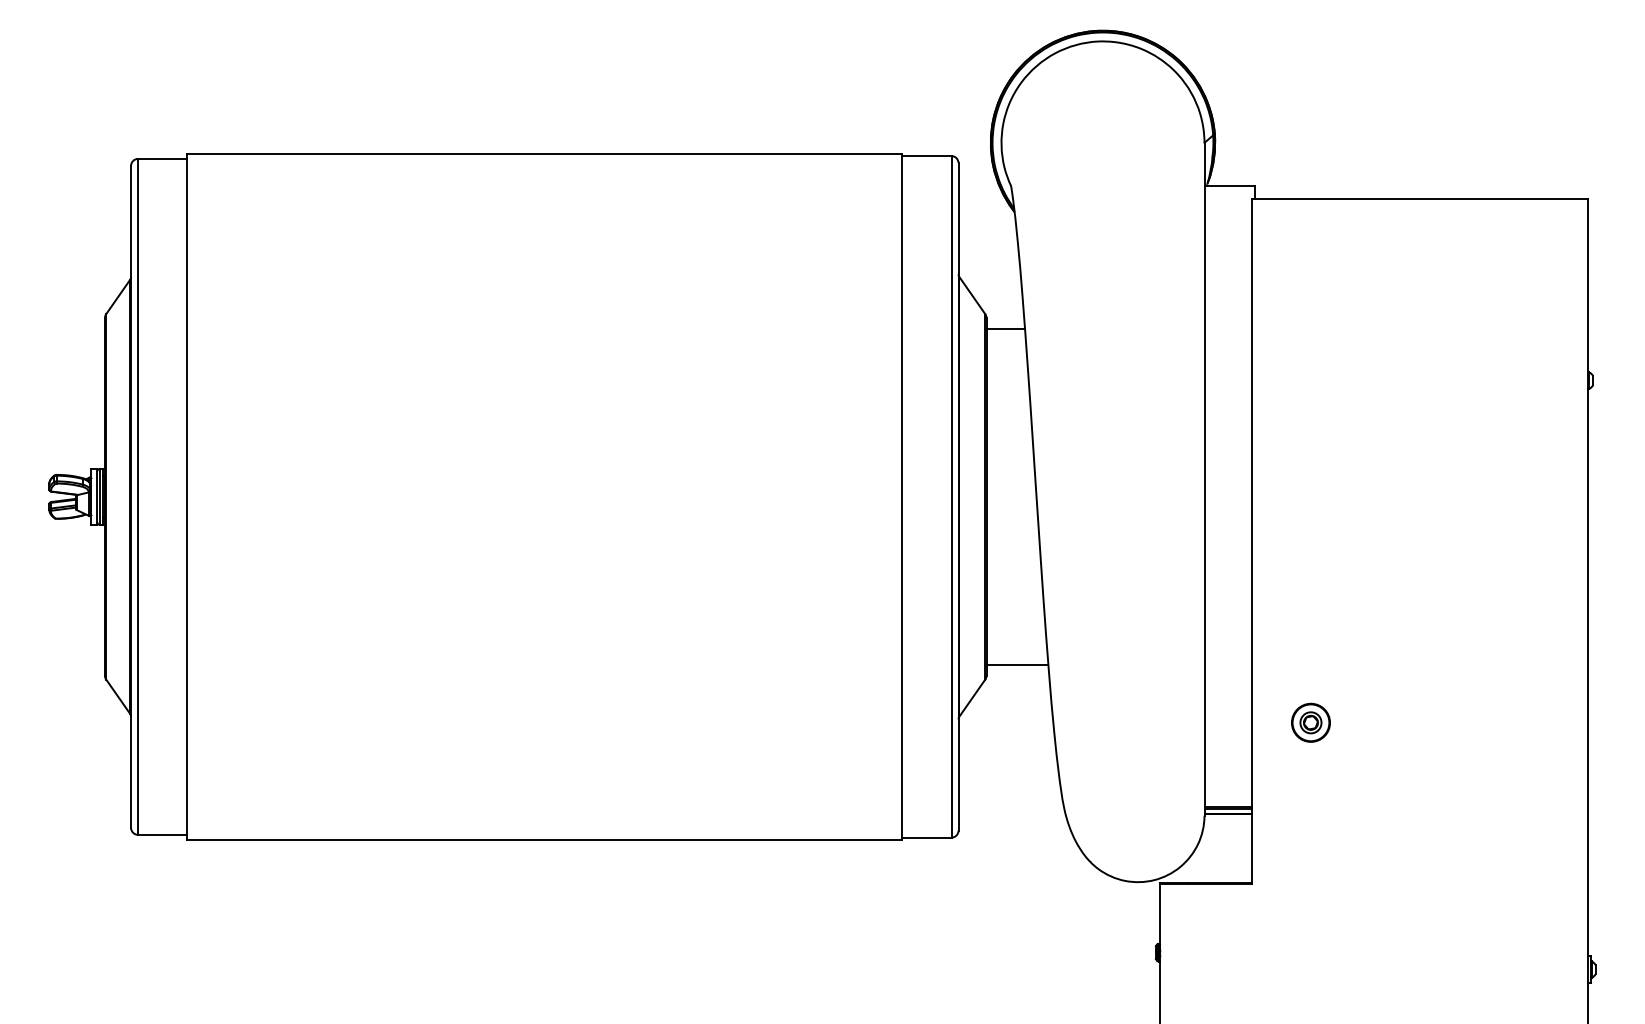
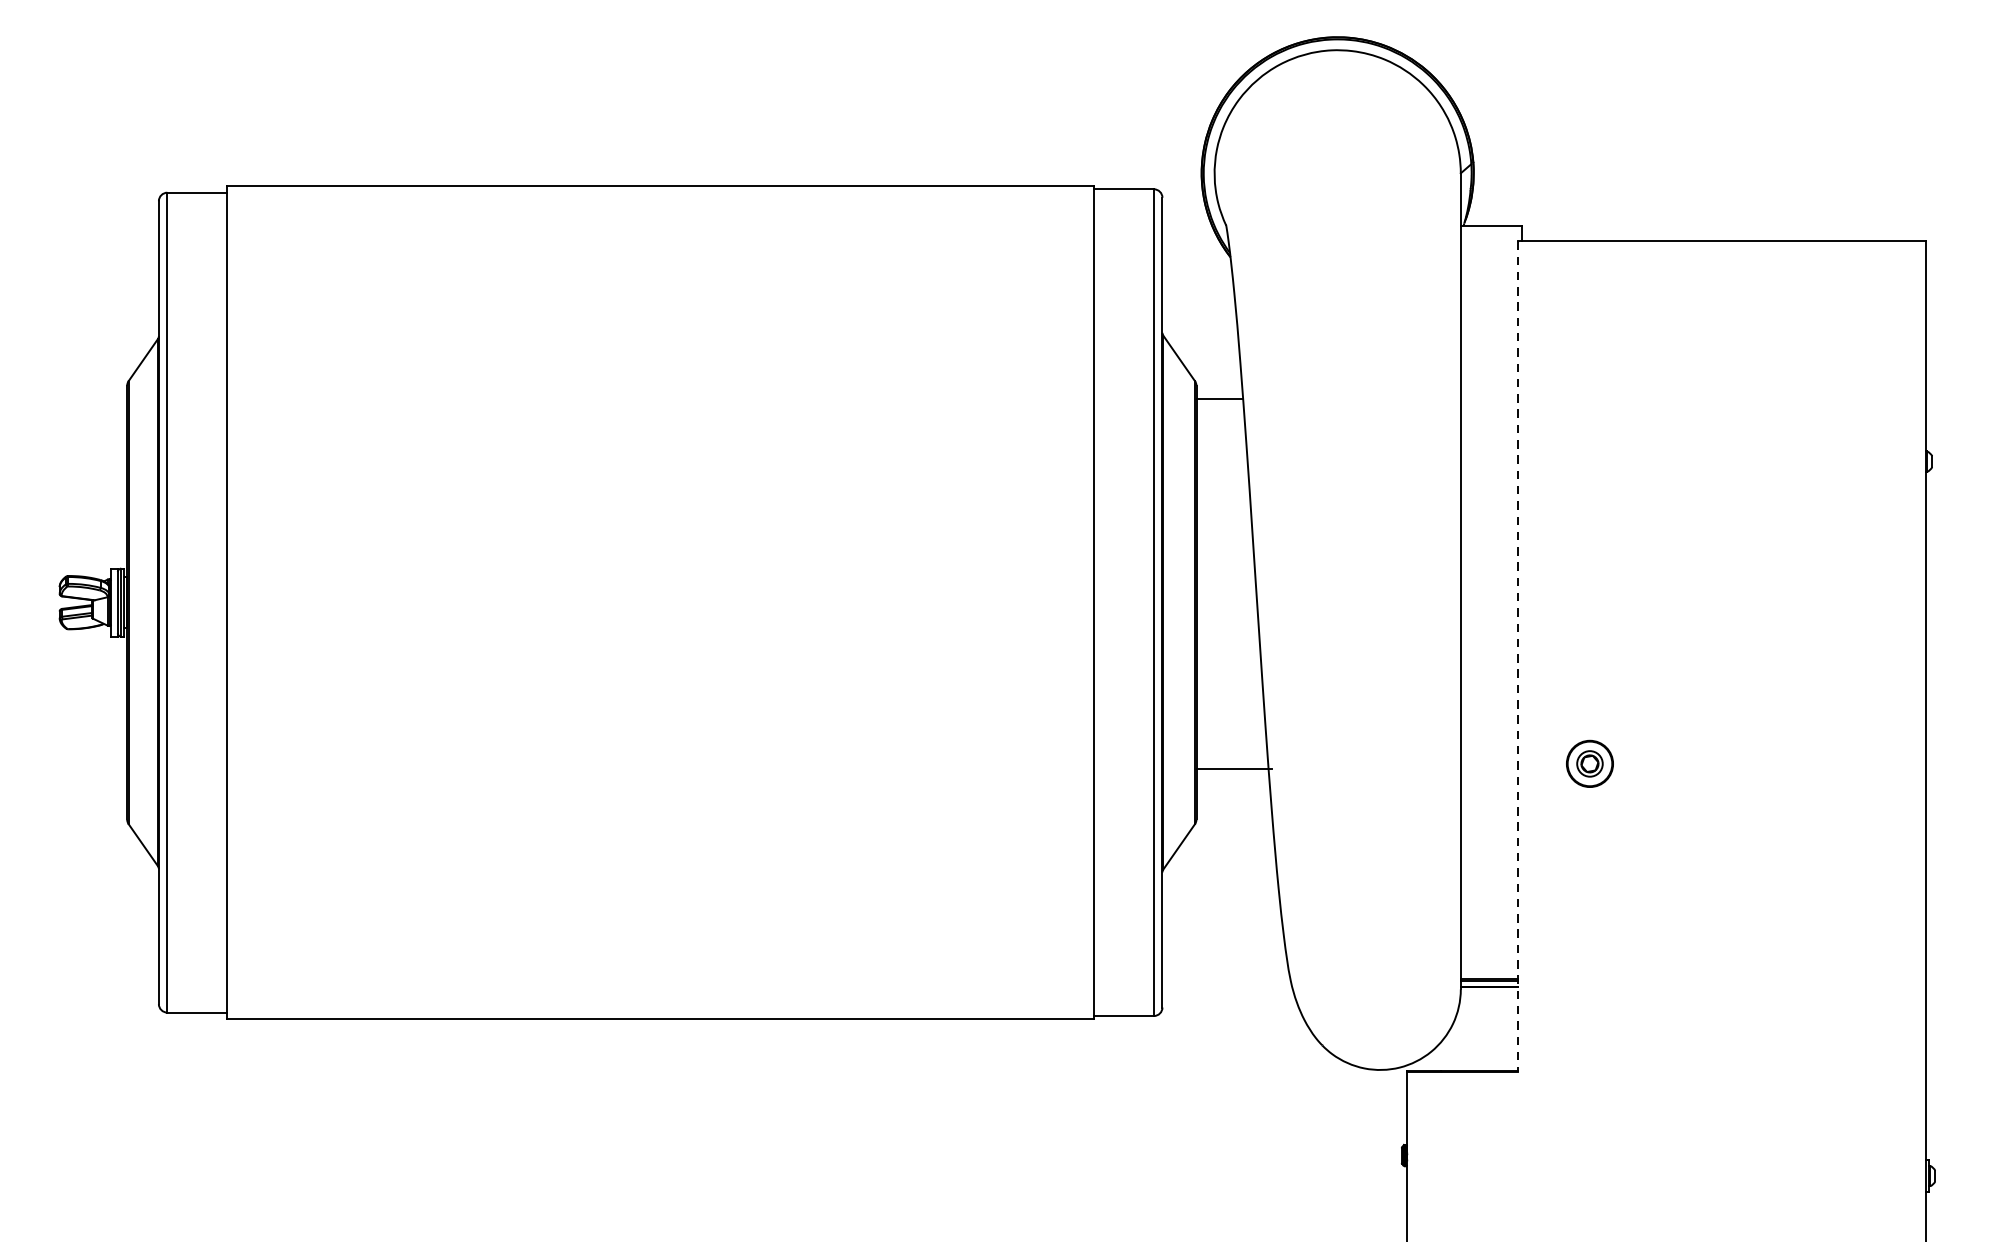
line: (1251, 541) -> (1517, 656), solid -> dashed
line: (1017, 665) -> (1234, 769), moved
part: (1310, 722) -> (1589, 763), moved

